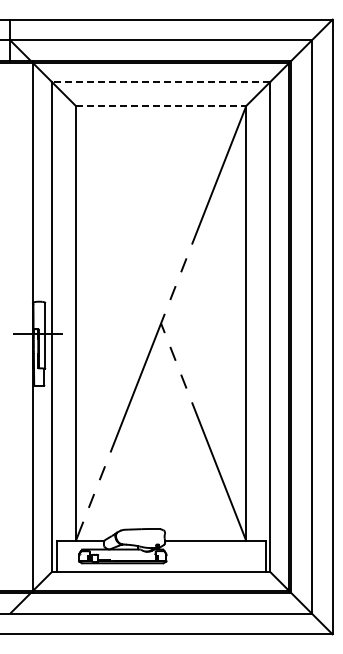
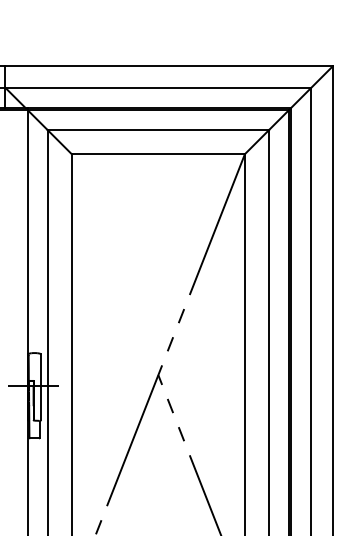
line: (160, 82) -> (157, 130), dashed -> solid
line: (161, 105) -> (158, 153), dashed -> solid

